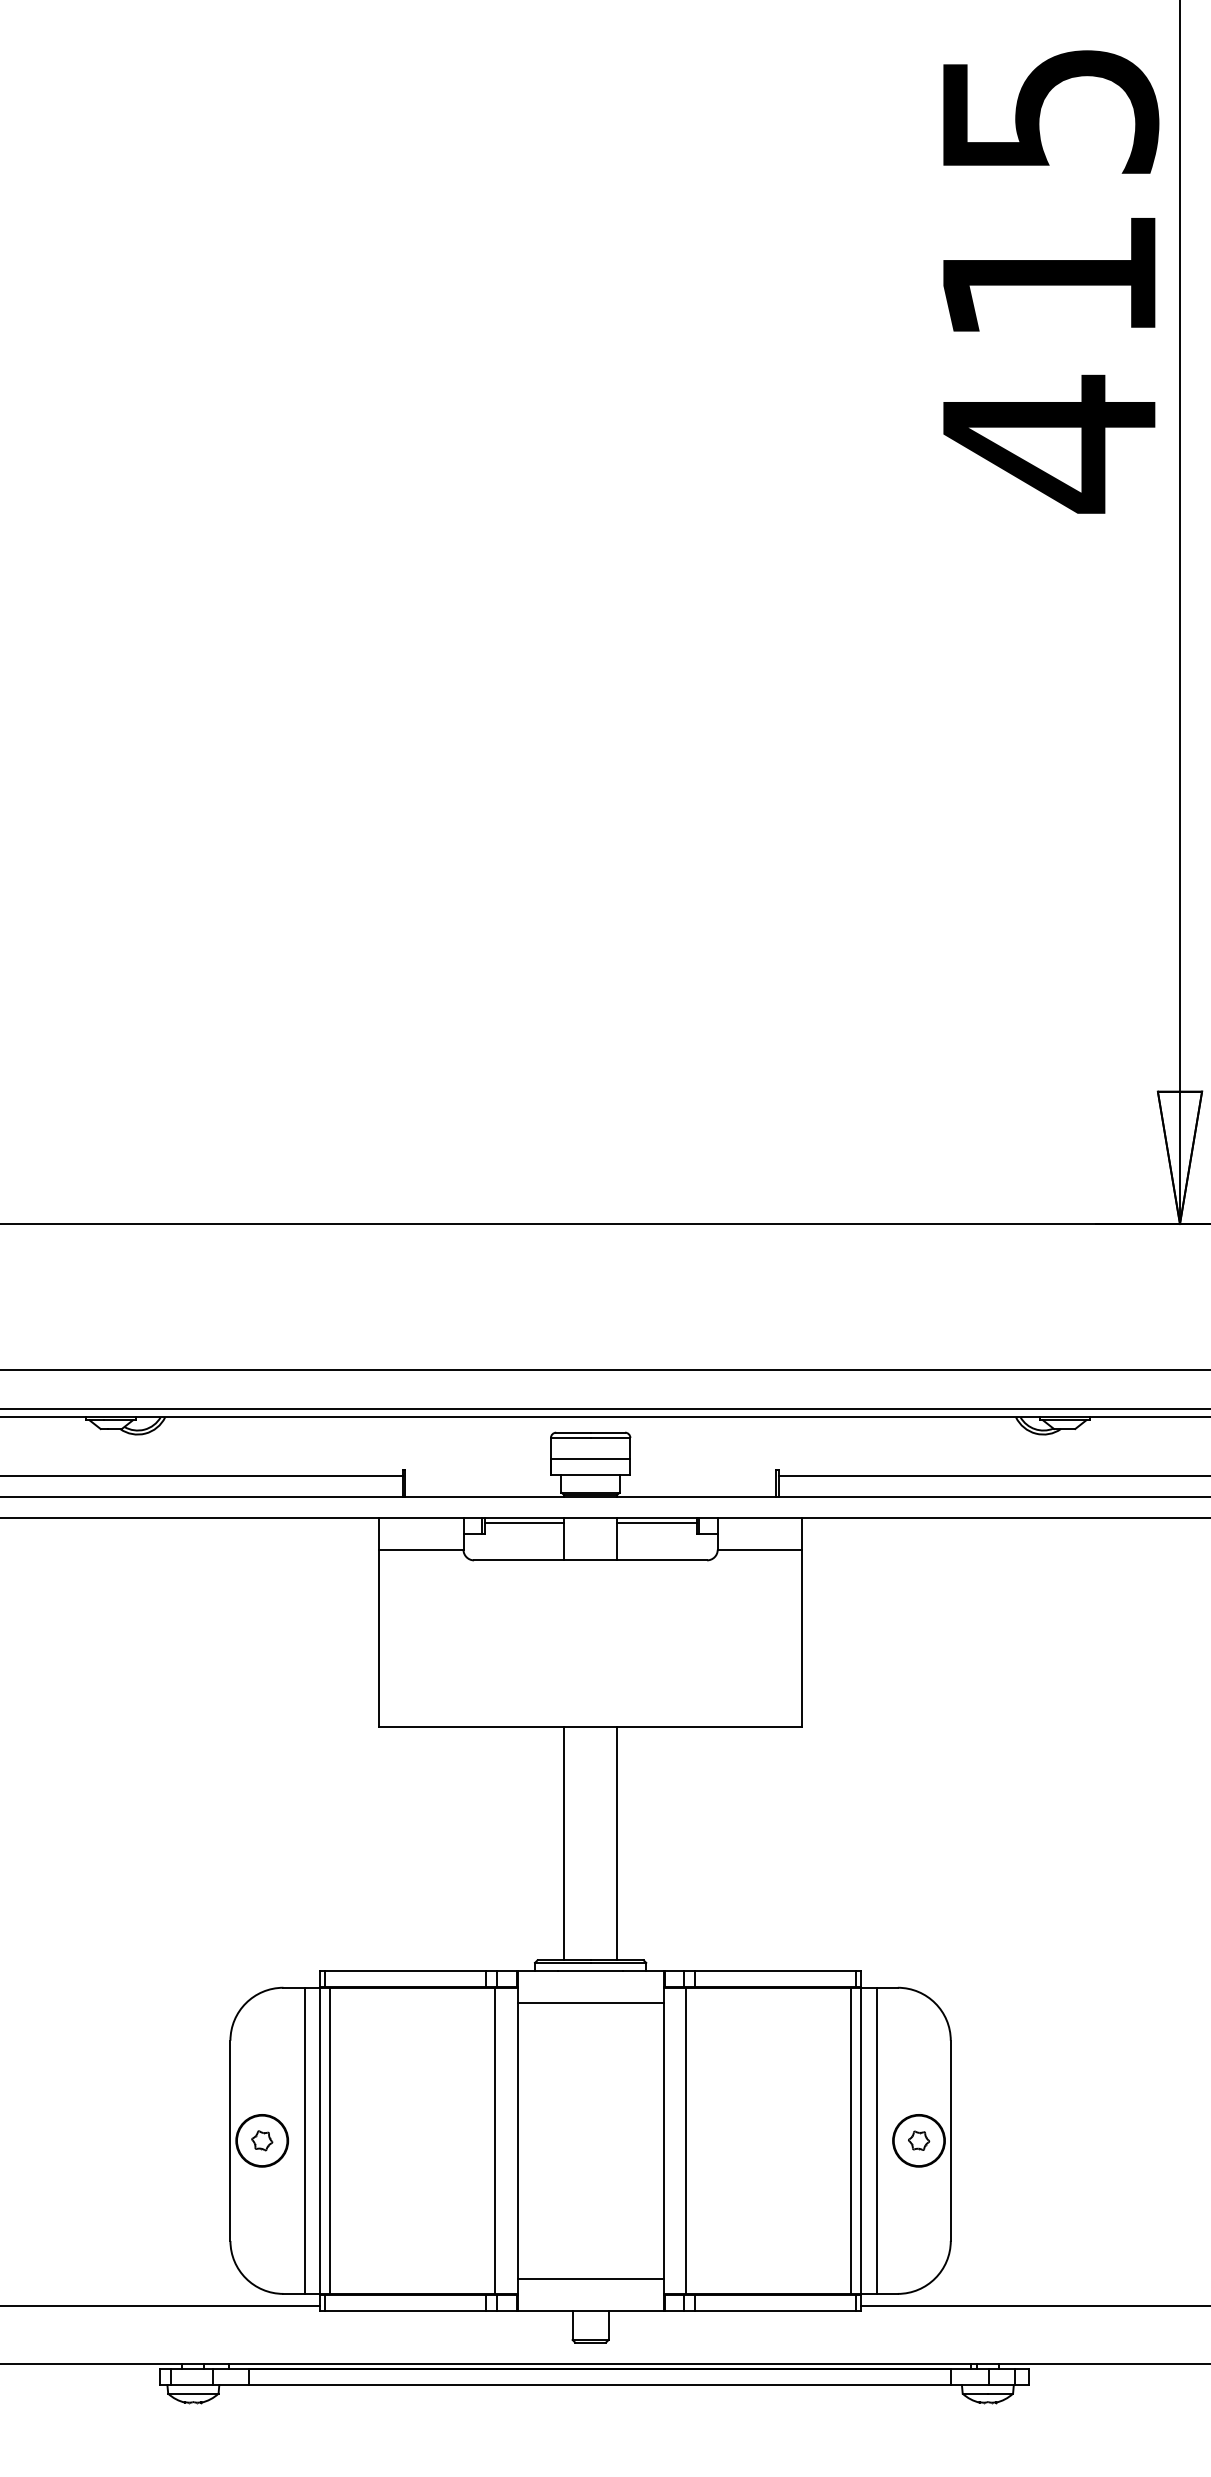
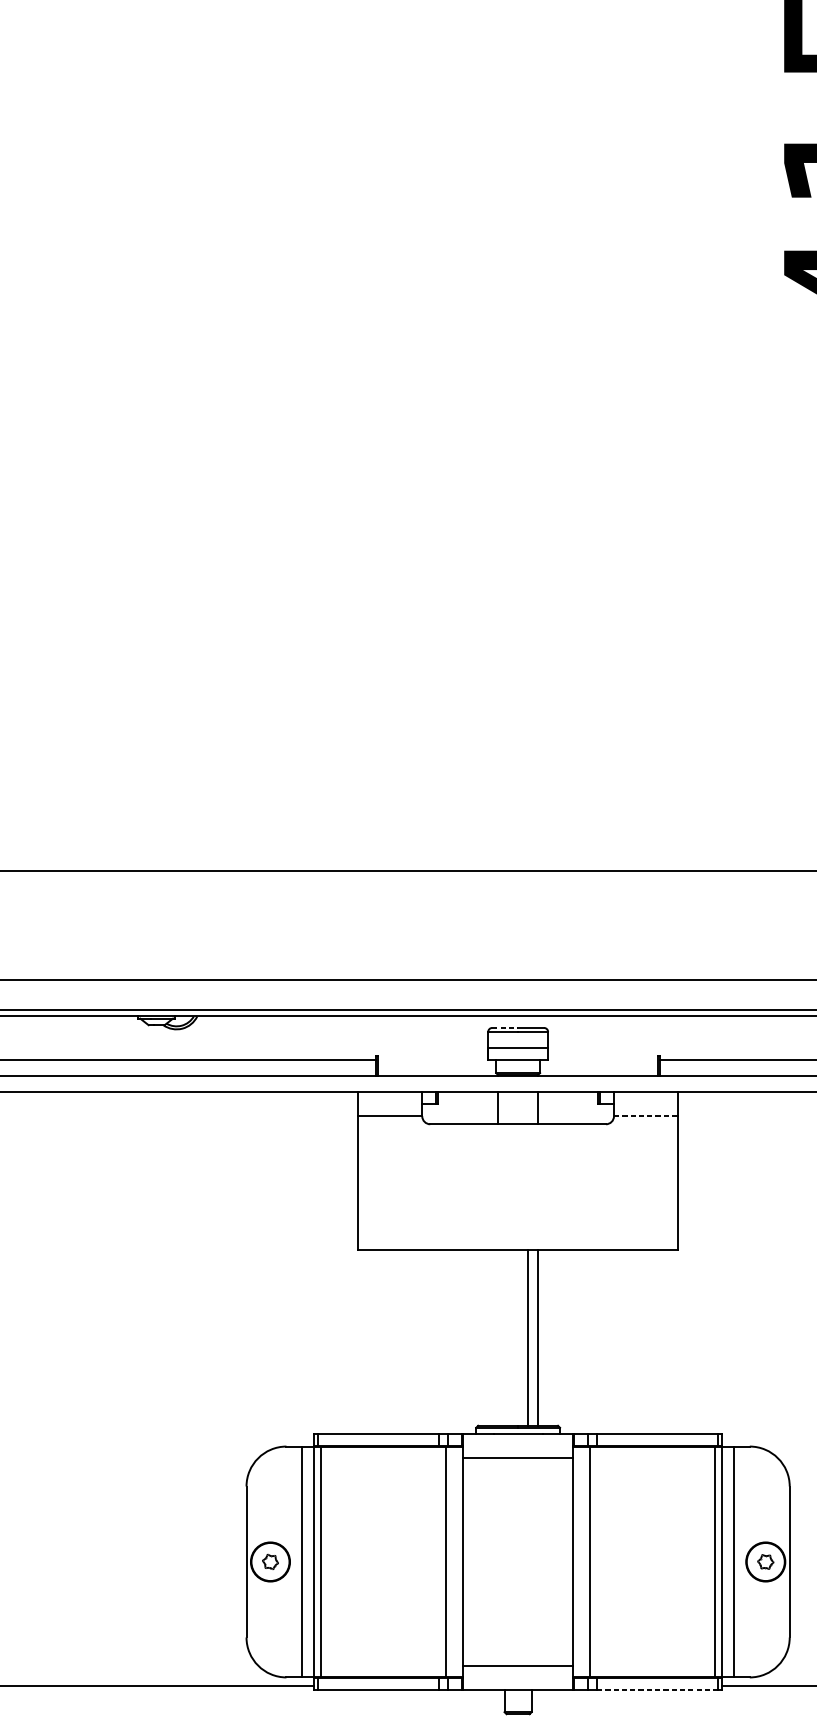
line: (573, 1432) -> (505, 1027), solid -> dashed
line: (524, 1523) -> (468, 1096), removed
line: (656, 1523) -> (567, 1096), removed
line: (760, 1549) -> (646, 1116), solid -> dashed
line: (564, 1843) -> (528, 1337), moved
line: (775, 2310) -> (657, 1689), solid -> dashed

